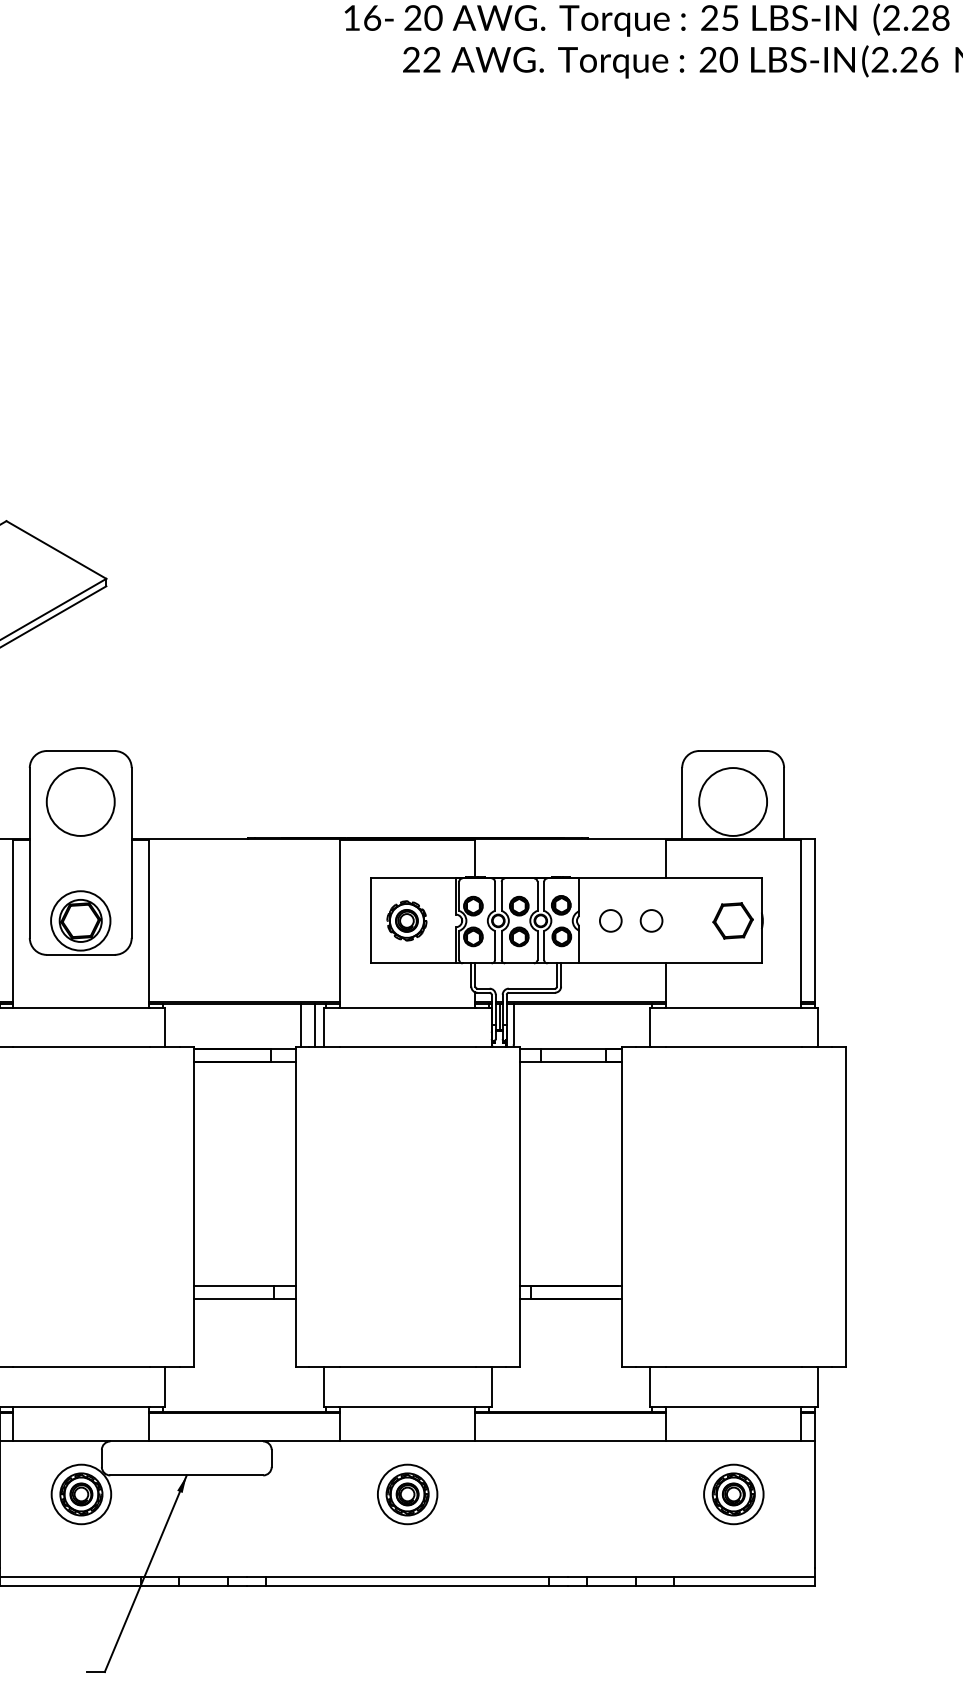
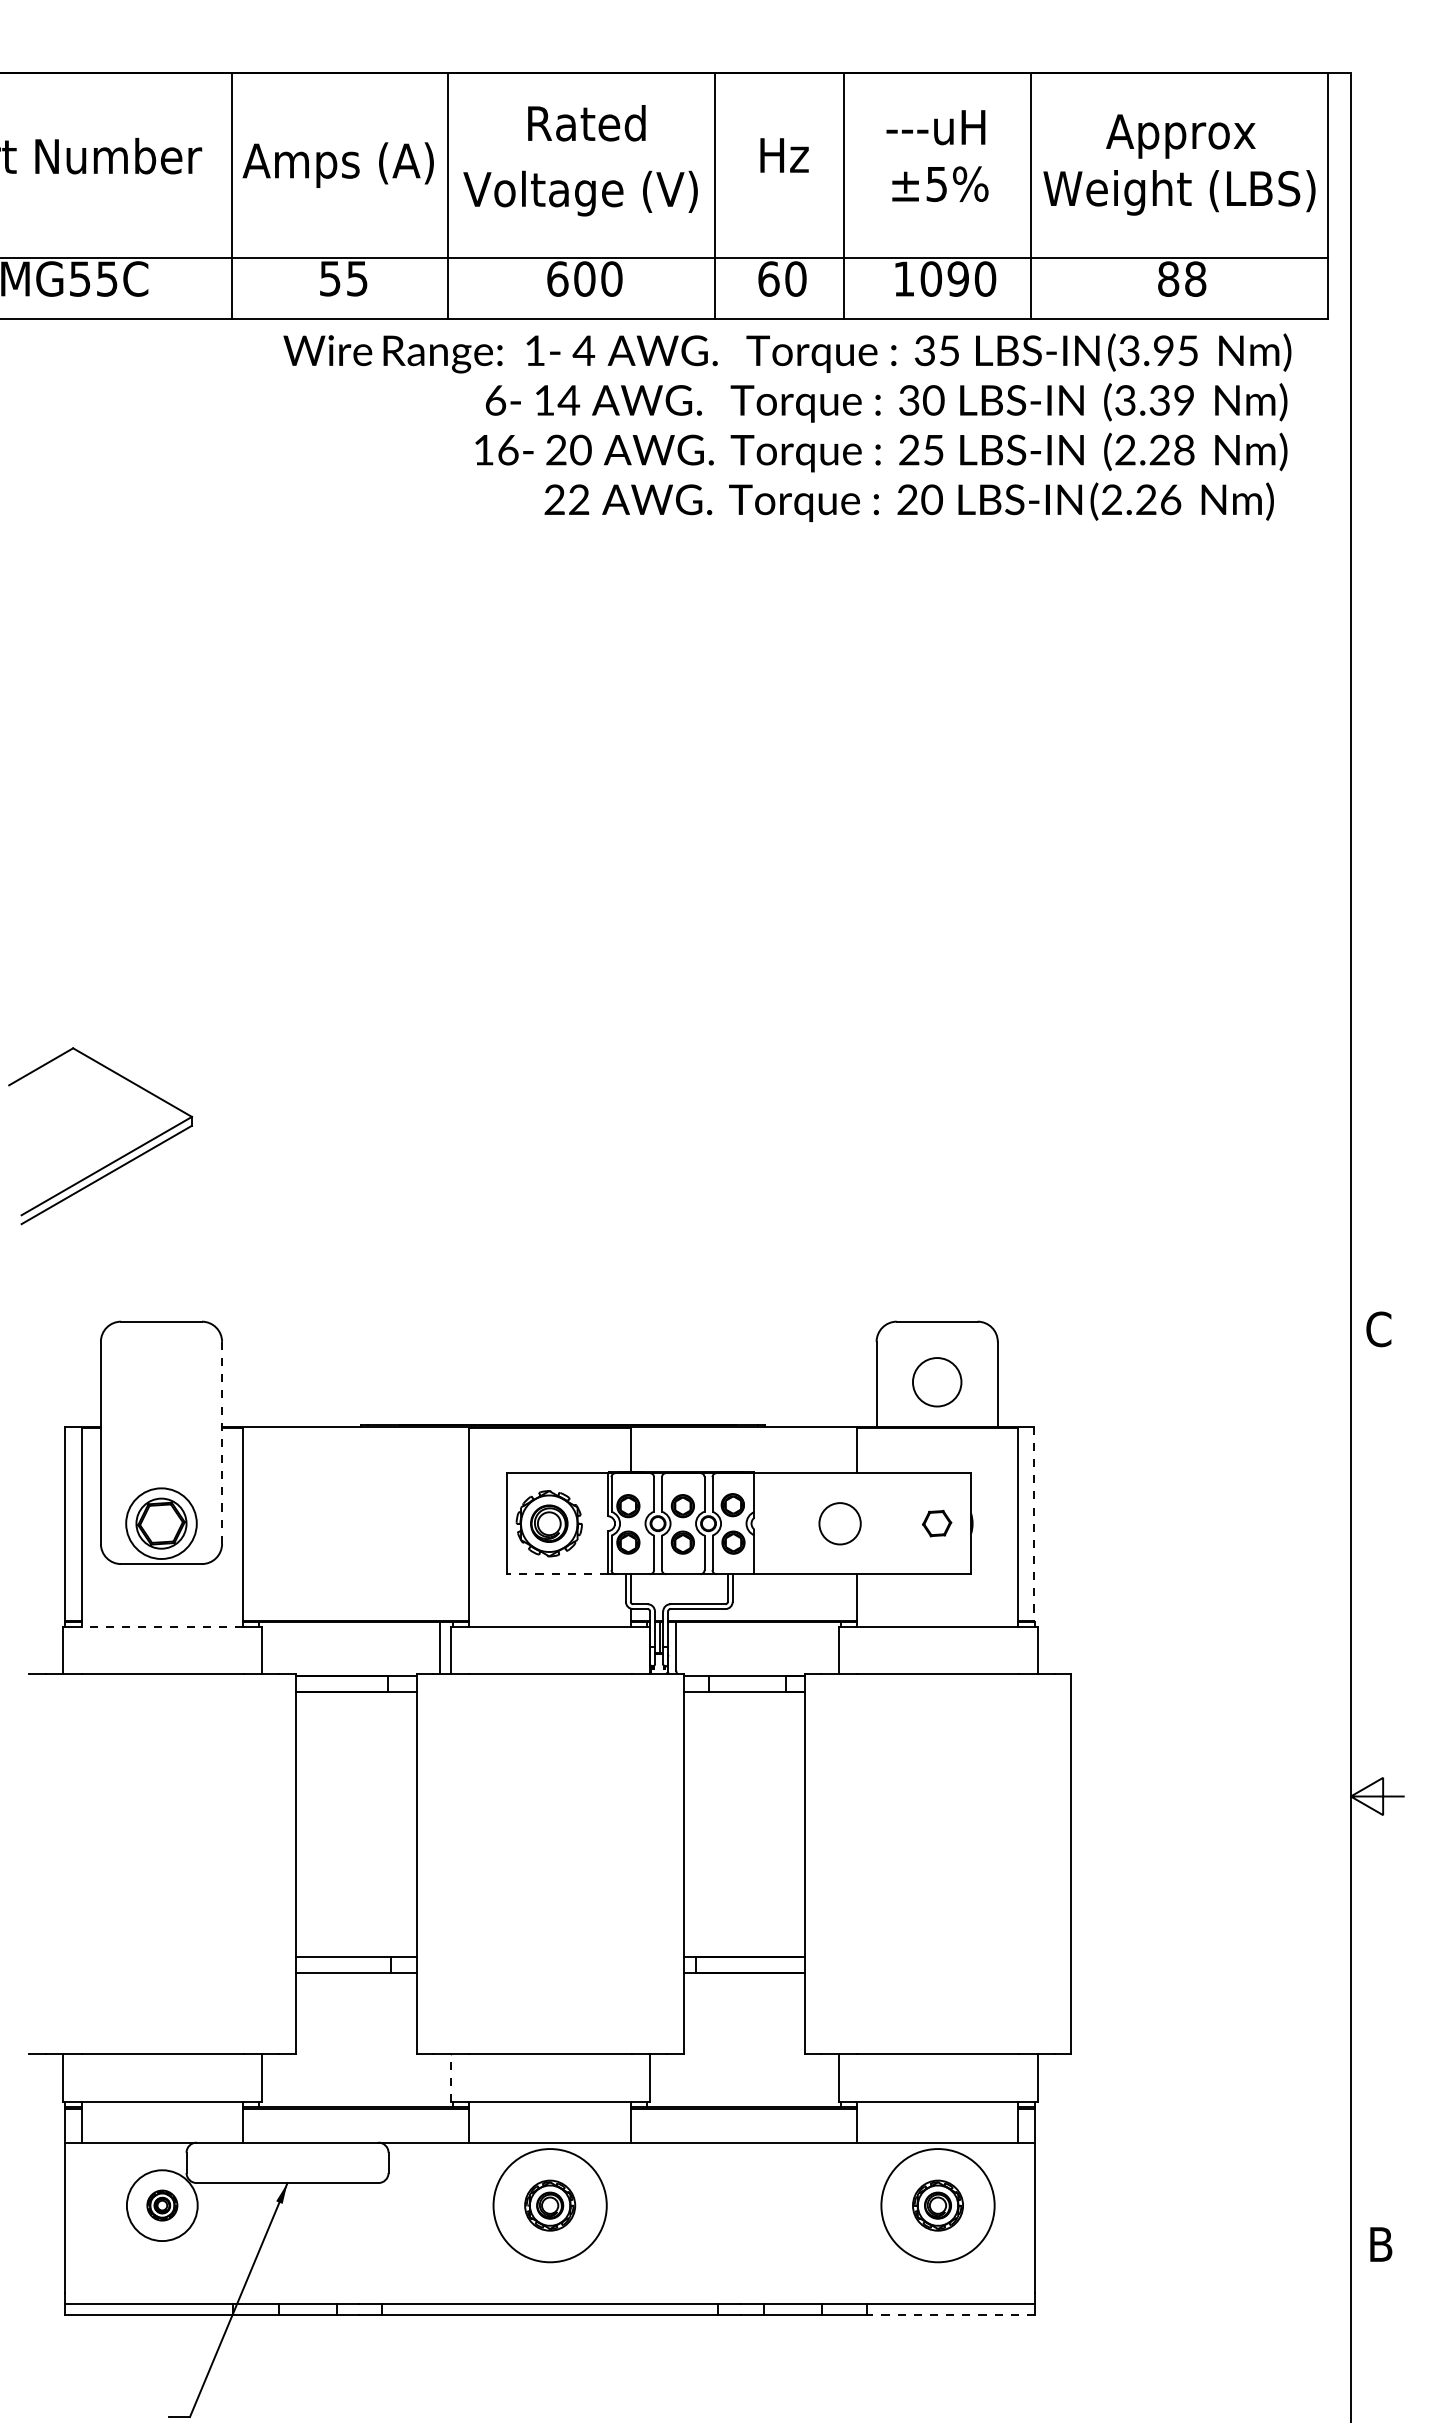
circle: (732, 801) -> (936, 1381), size x0.6
circle: (80, 802) -> (161, 1382), removed
line: (132, 852) -> (222, 1442), solid -> dashed
part: (407, 920) -> (549, 1523), size x1.4
circle: (610, 920) -> (791, 1523), removed
circle: (651, 920) -> (840, 1523), size x1.6
part: (732, 920) -> (936, 1523), size x0.6
line: (814, 920) -> (1034, 1523), solid -> dashed
line: (413, 963) -> (557, 1574), solid -> dashed
line: (80, 1008) -> (161, 1627), solid -> dashed
line: (301, 1025) -> (423, 1647), removed
line: (323, 1386) -> (450, 2077), solid -> dashed
part: (81, 1494) -> (162, 2205), size x0.6
circle: (407, 1494) -> (549, 2205), size x1.6
circle: (733, 1494) -> (937, 2205), size x1.6
line: (745, 1586) -> (951, 2314), solid -> dashed

